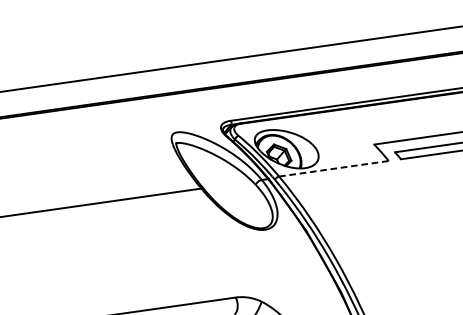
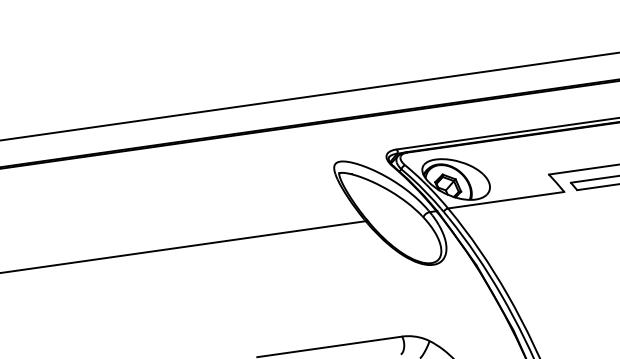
line: (334, 169) -> (506, 200), dashed -> solid

